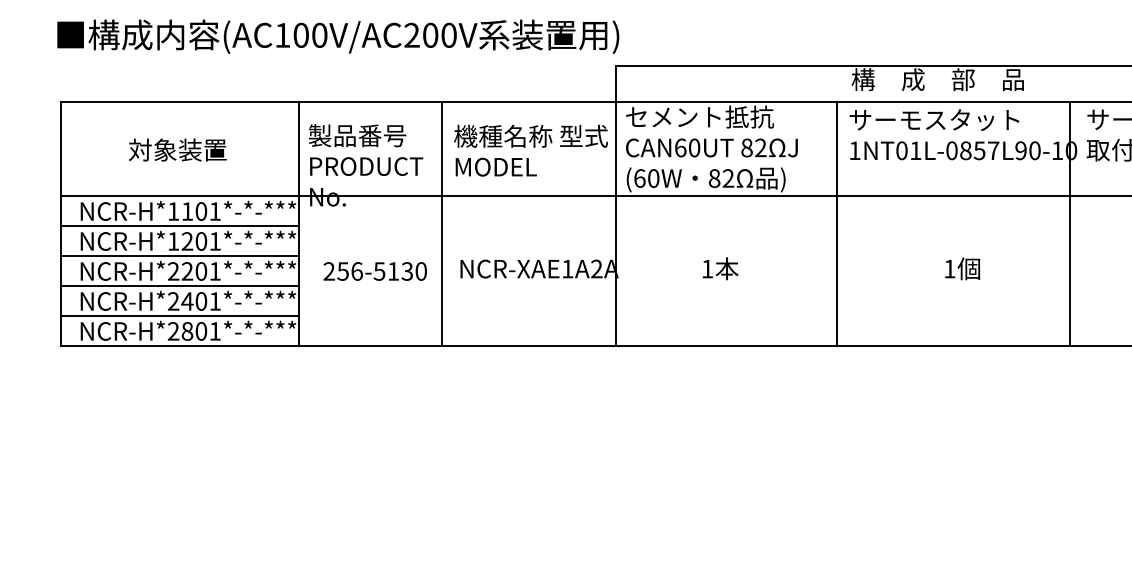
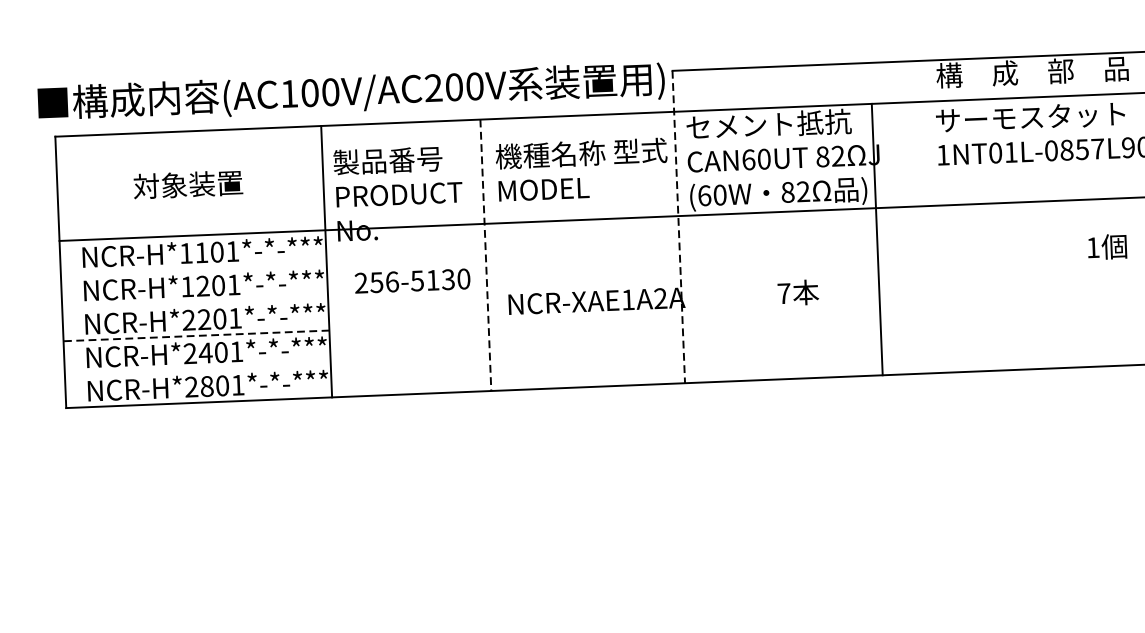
text: (338, 36) -> (351, 92), moved
line: (615, 206) -> (678, 228), solid -> dashed
line: (441, 223) -> (485, 254), solid -> dashed
line: (836, 223) -> (876, 239), moved
line: (179, 225) -> (193, 268), removed
line: (179, 255) -> (194, 302), removed
text: (962, 268) -> (1107, 246), moved
text: (707, 269) -> (784, 294), 1 -> 7
text: (374, 271) -> (411, 281), moved
line: (179, 285) -> (196, 335), solid -> dashed
line: (179, 315) -> (197, 369), removed

